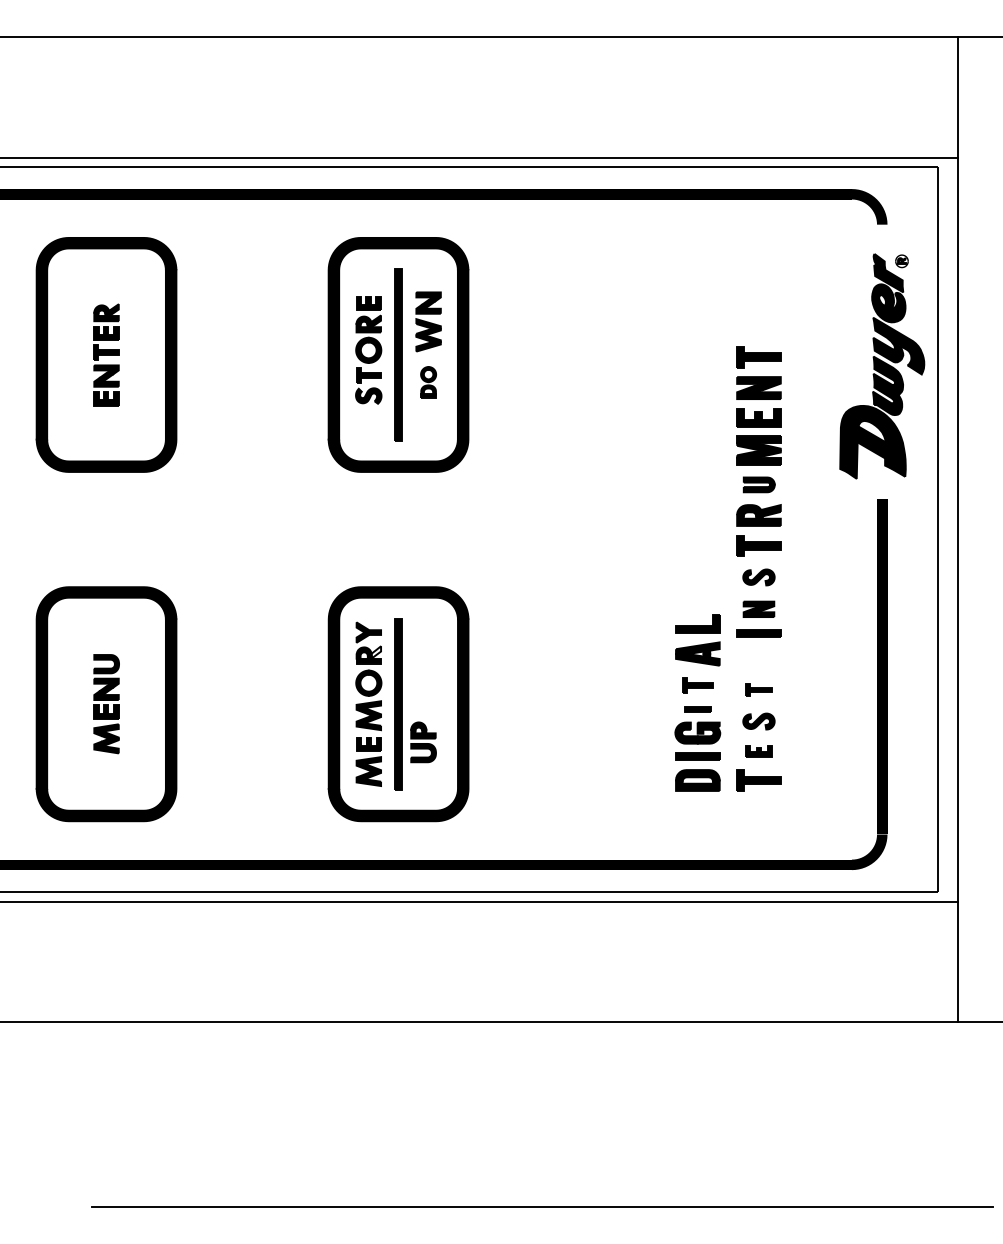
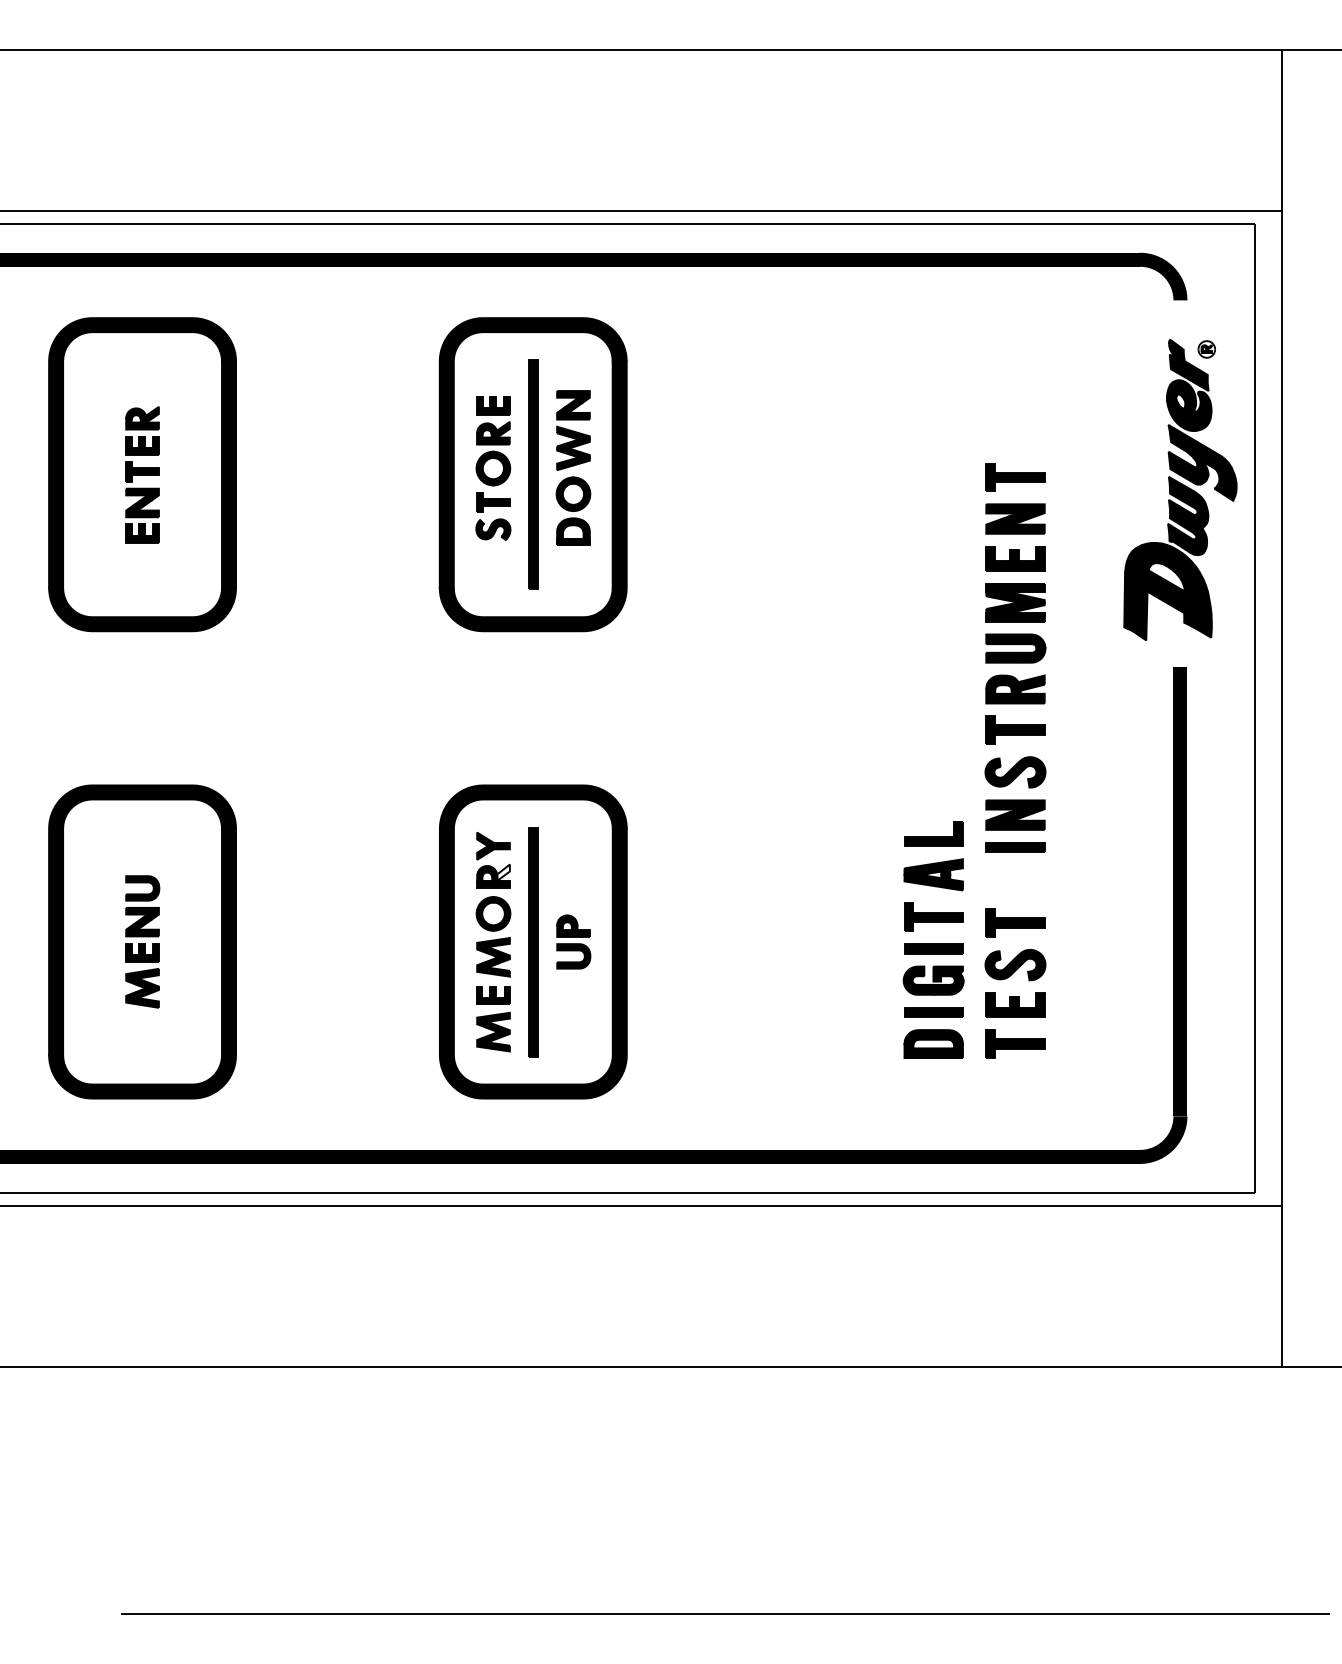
part: (428, 381) -> (573, 510), size x1.67
part: (758, 484) -> (1015, 648), size x1.43
part: (758, 577) -> (1015, 772), size x1.43
part: (758, 608) -> (1015, 814), size x1.43
part: (697, 685) -> (933, 916), size x1.43
part: (758, 689) -> (1015, 922), size x1.67
part: (697, 709) -> (933, 948), size x1.67
part: (758, 721) -> (1015, 965), size x1.43
part: (423, 741) -> (573, 941), moved
part: (758, 750) -> (1015, 1004), size x1.67

